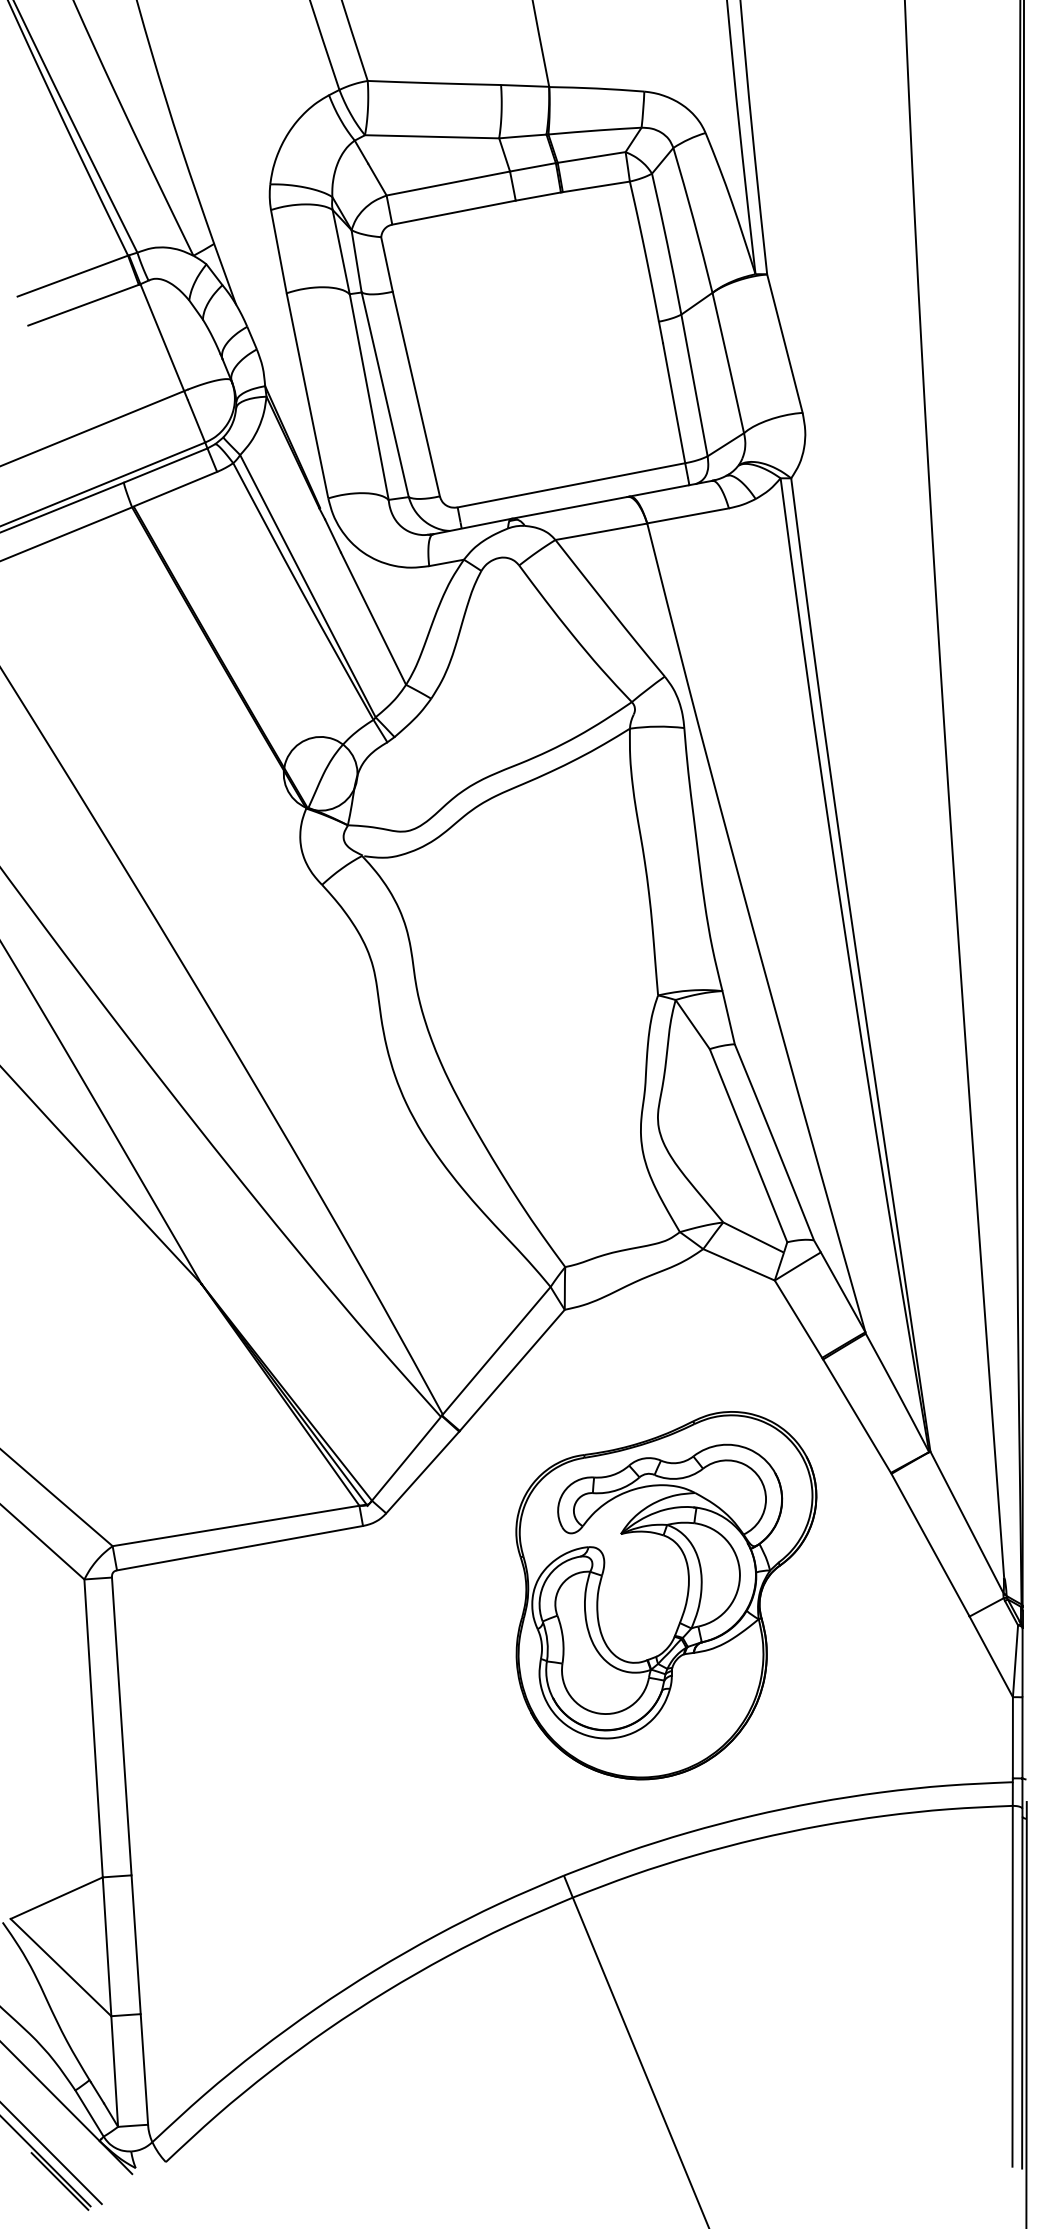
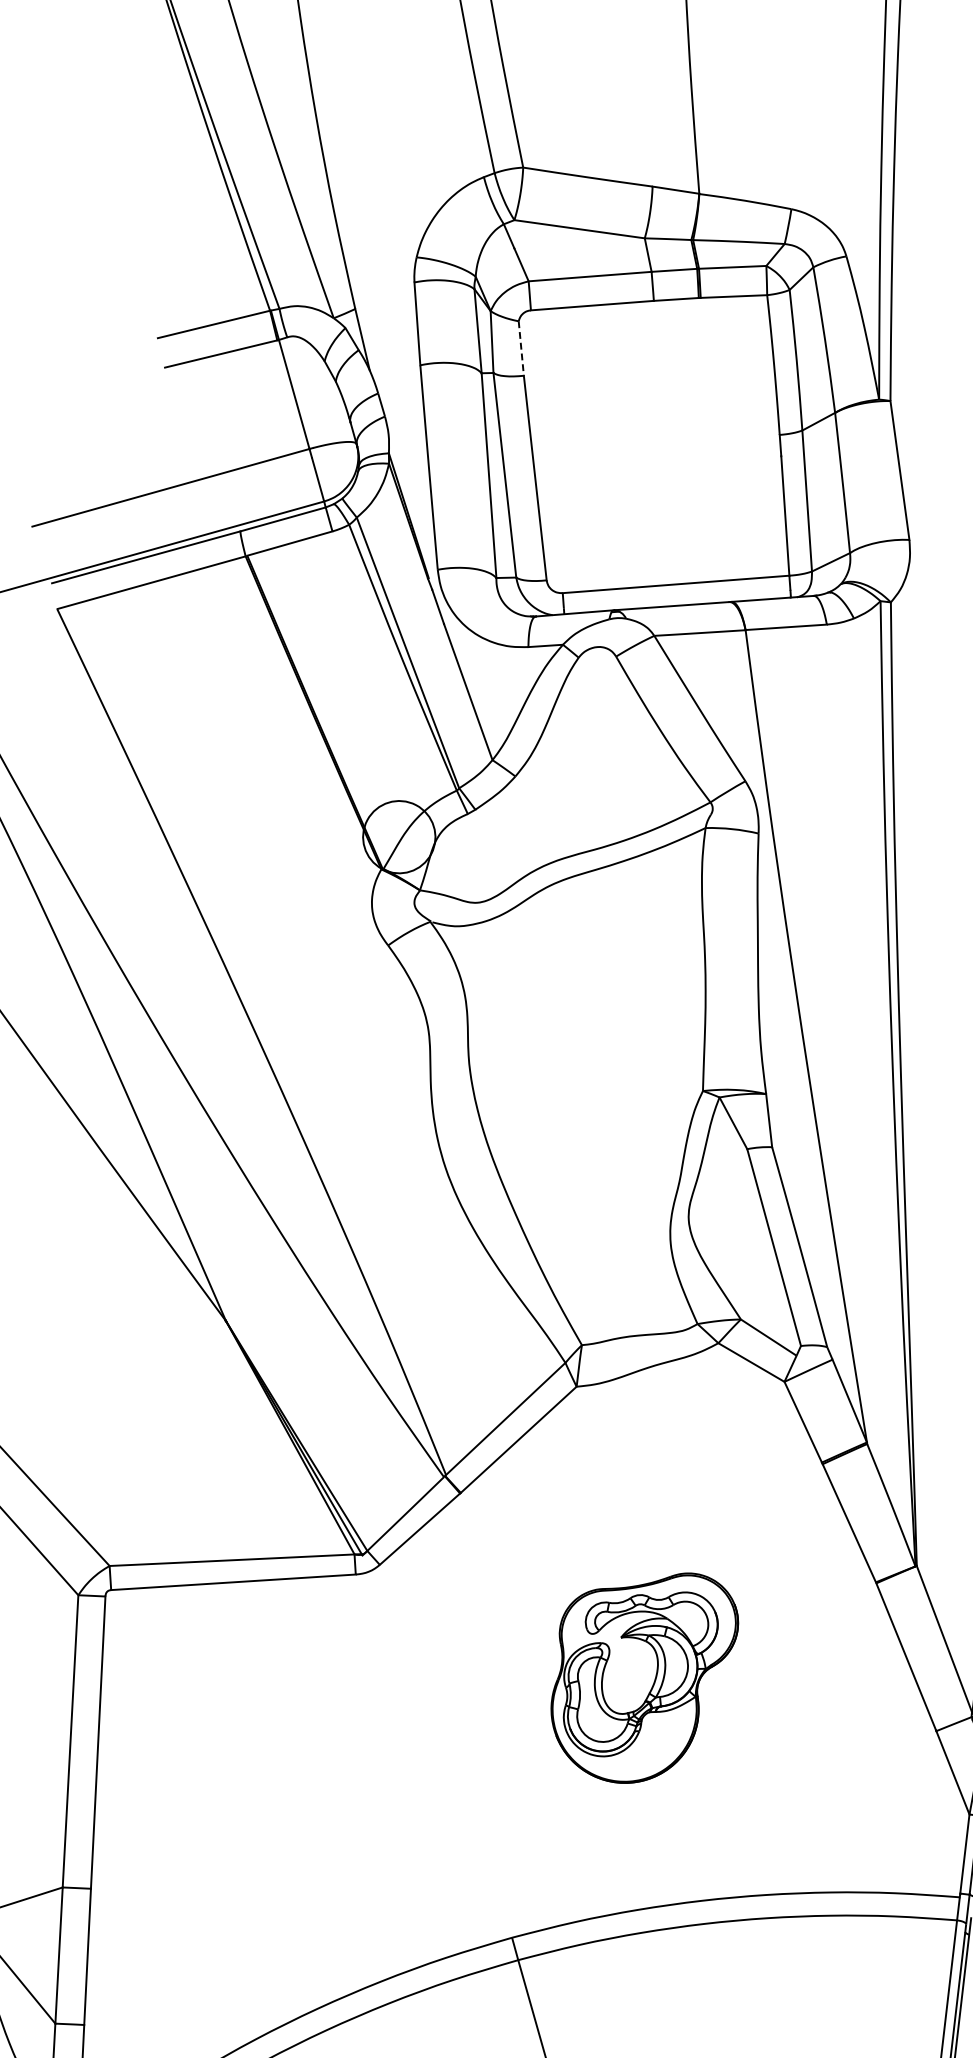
line: (387, 264) -> (521, 348), solid -> dashed
part: (666, 1595) -> (643, 1676), size x0.6

